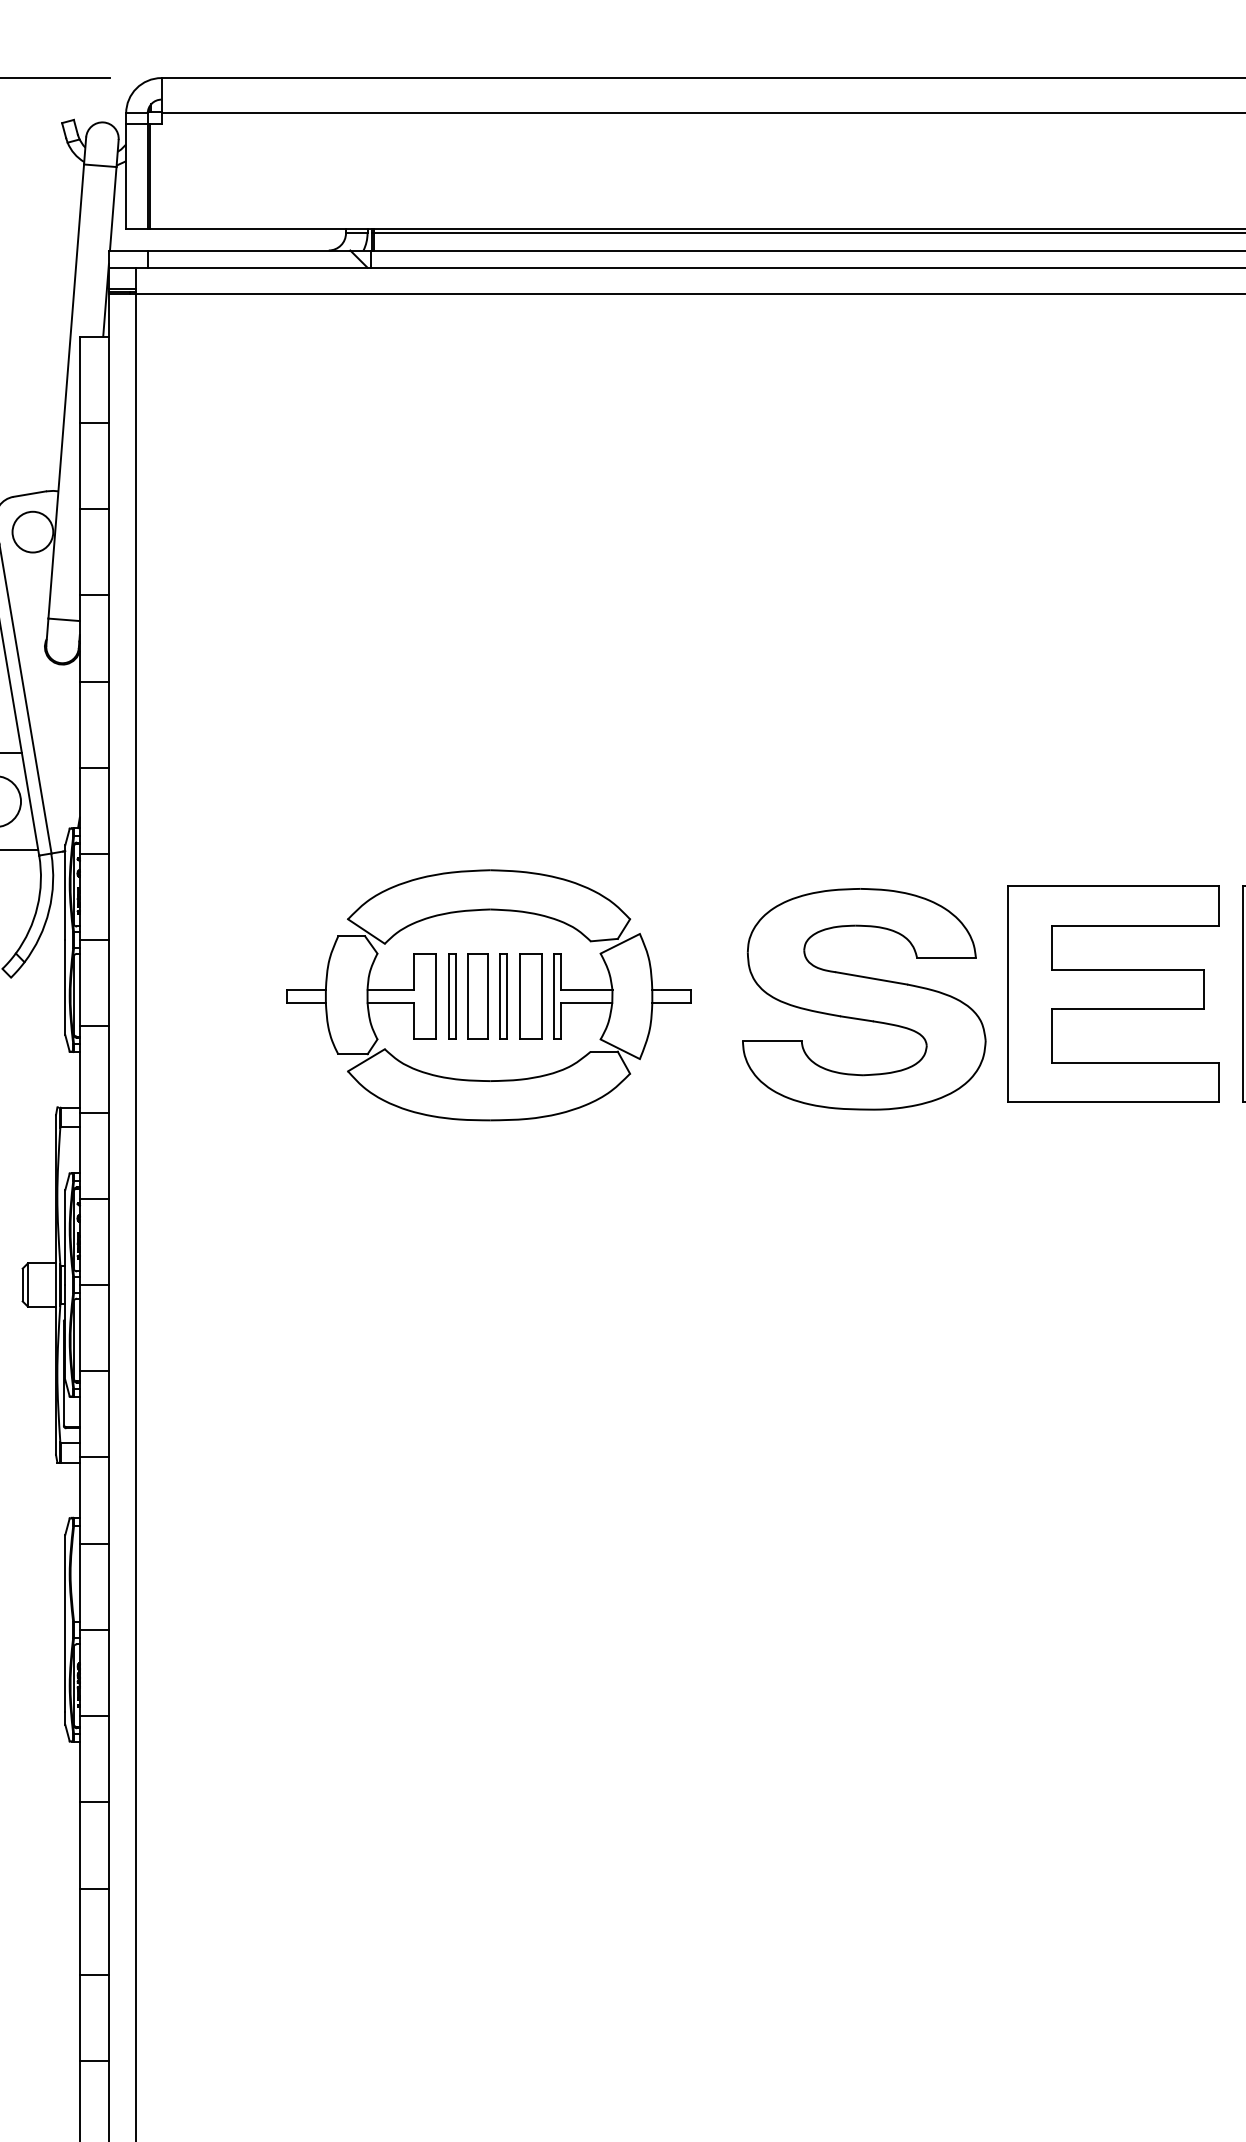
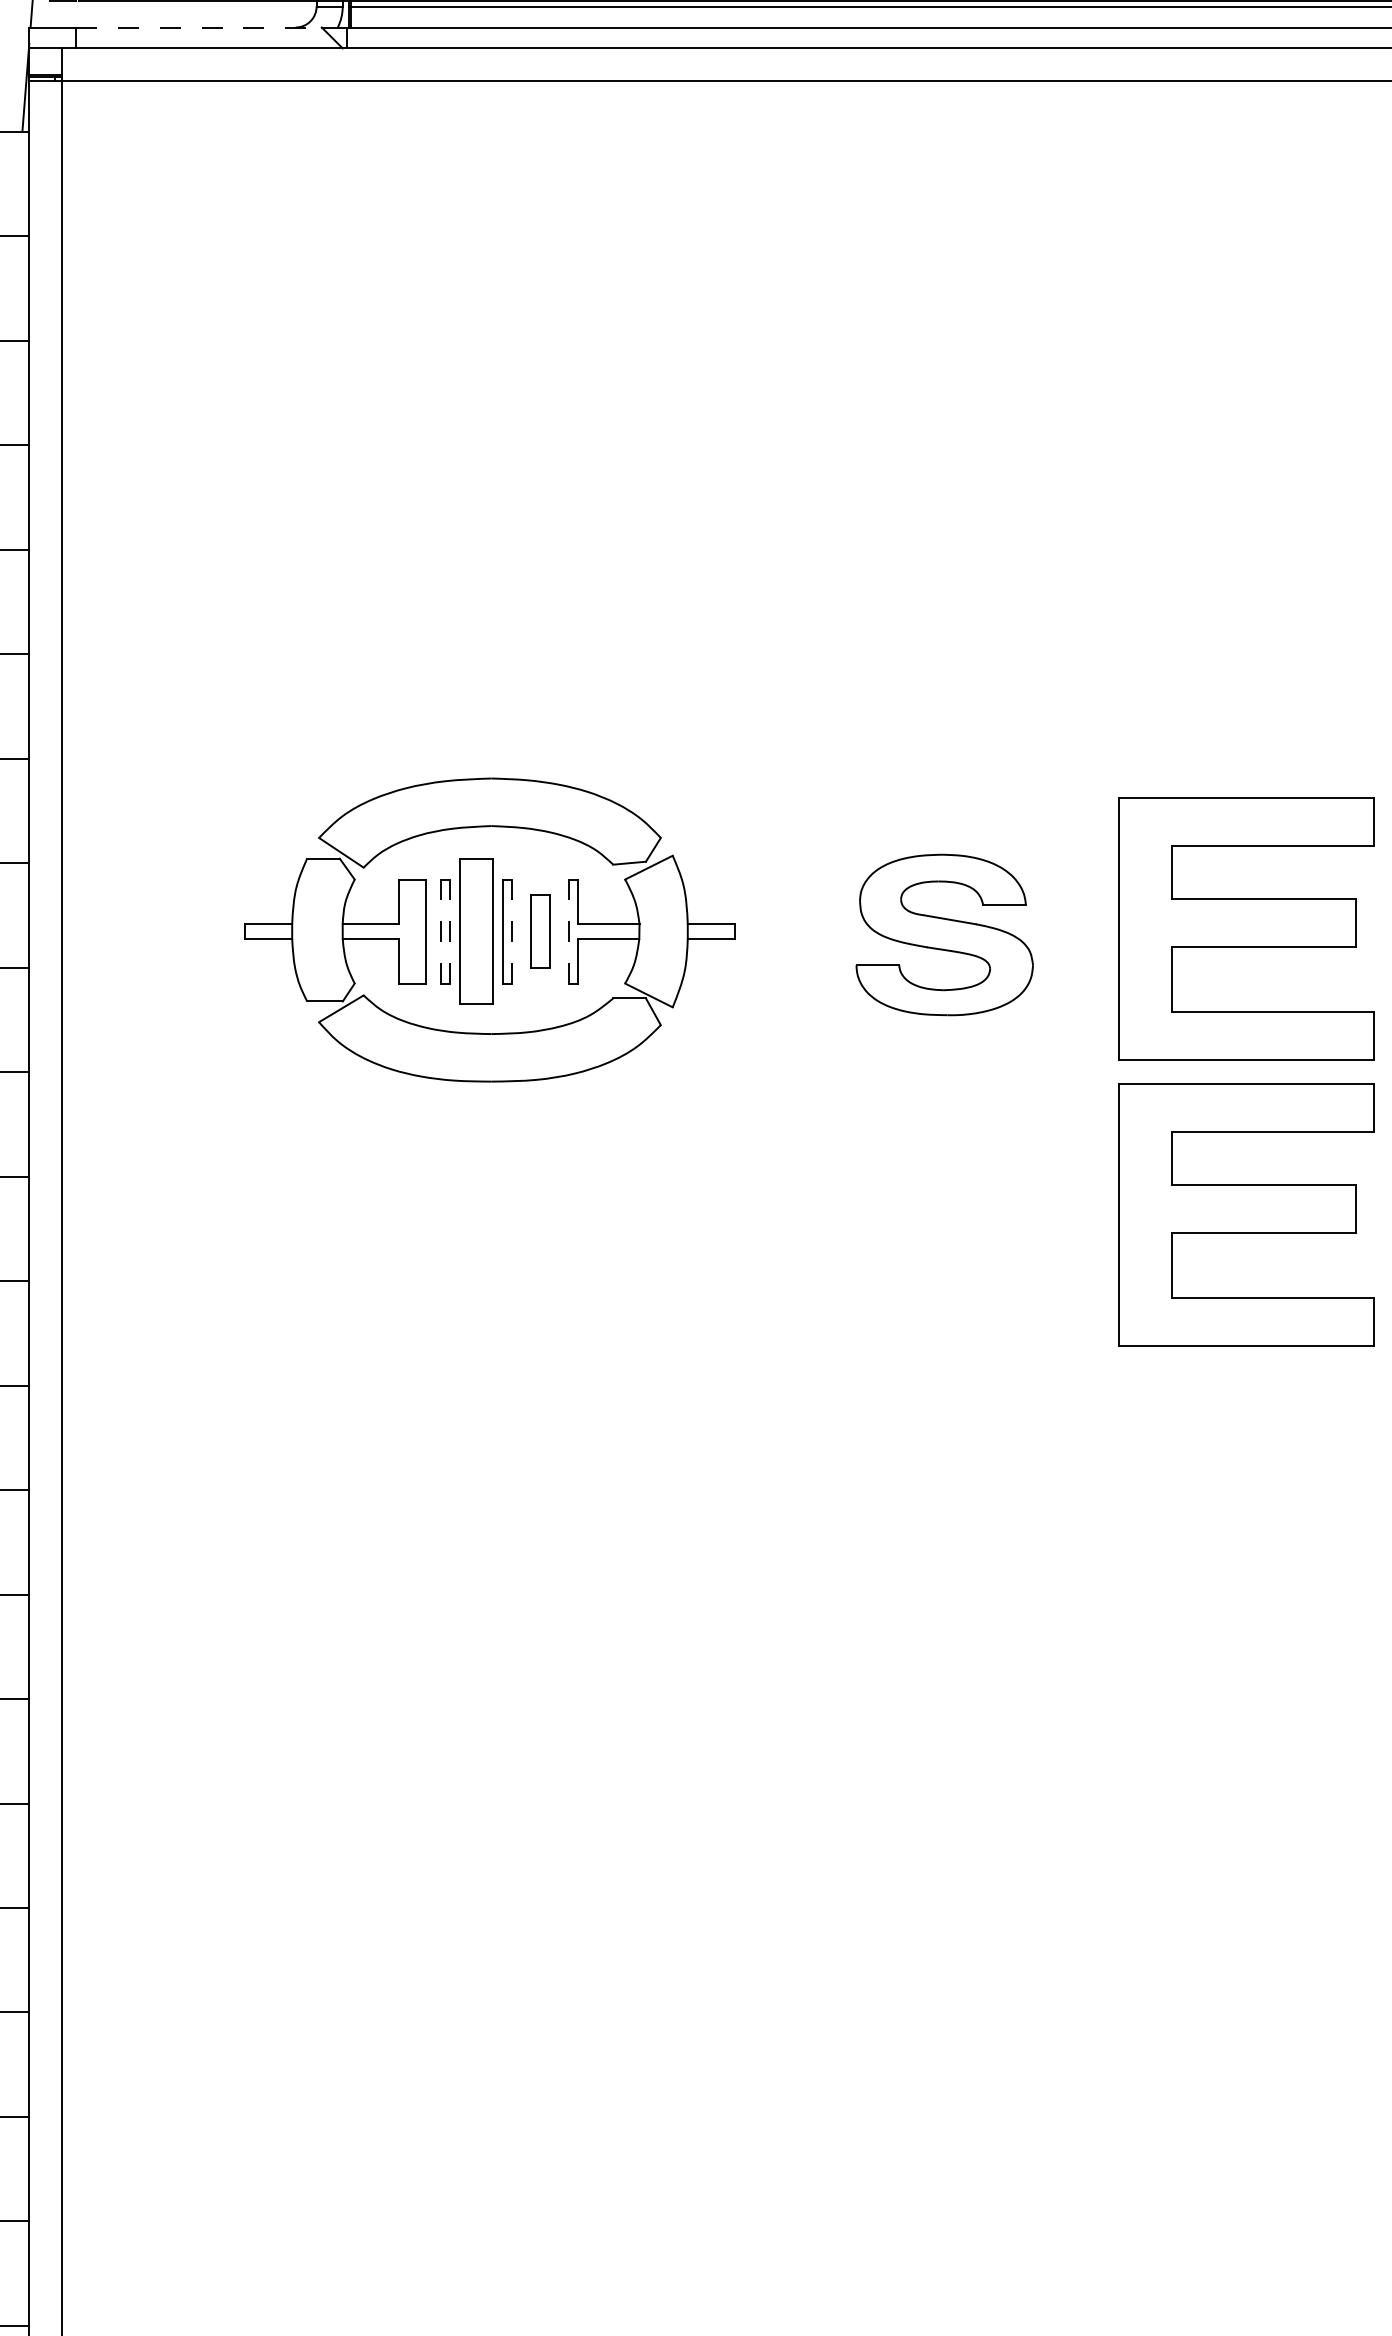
line: (249, 250) -> (199, 27), solid -> dashed
line: (448, 996) -> (440, 931), solid -> dashed
line: (455, 996) -> (449, 931), solid -> dashed
part: (477, 996) -> (475, 931), size x1.4
line: (507, 996) -> (512, 931), solid -> dashed
part: (530, 996) -> (540, 931), size x0.7
line: (554, 996) -> (569, 931), solid -> dashed
part: (864, 999) -> (944, 935), size x0.6
part: (1113, 1229) -> (1246, 1213), added

